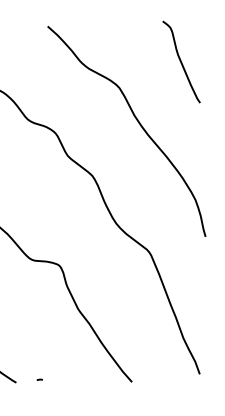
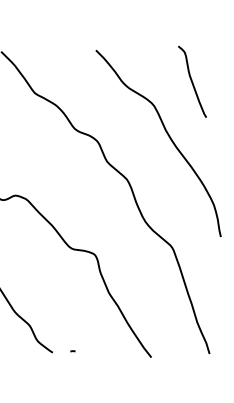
curve: (181, 61) -> (192, 81), moved

